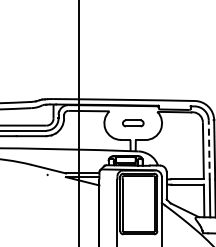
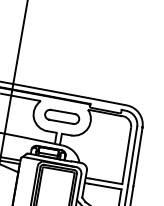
part: (133, 123) -> (62, 117), size x1.67
line: (209, 149) -> (132, 155), dashed -> solid

